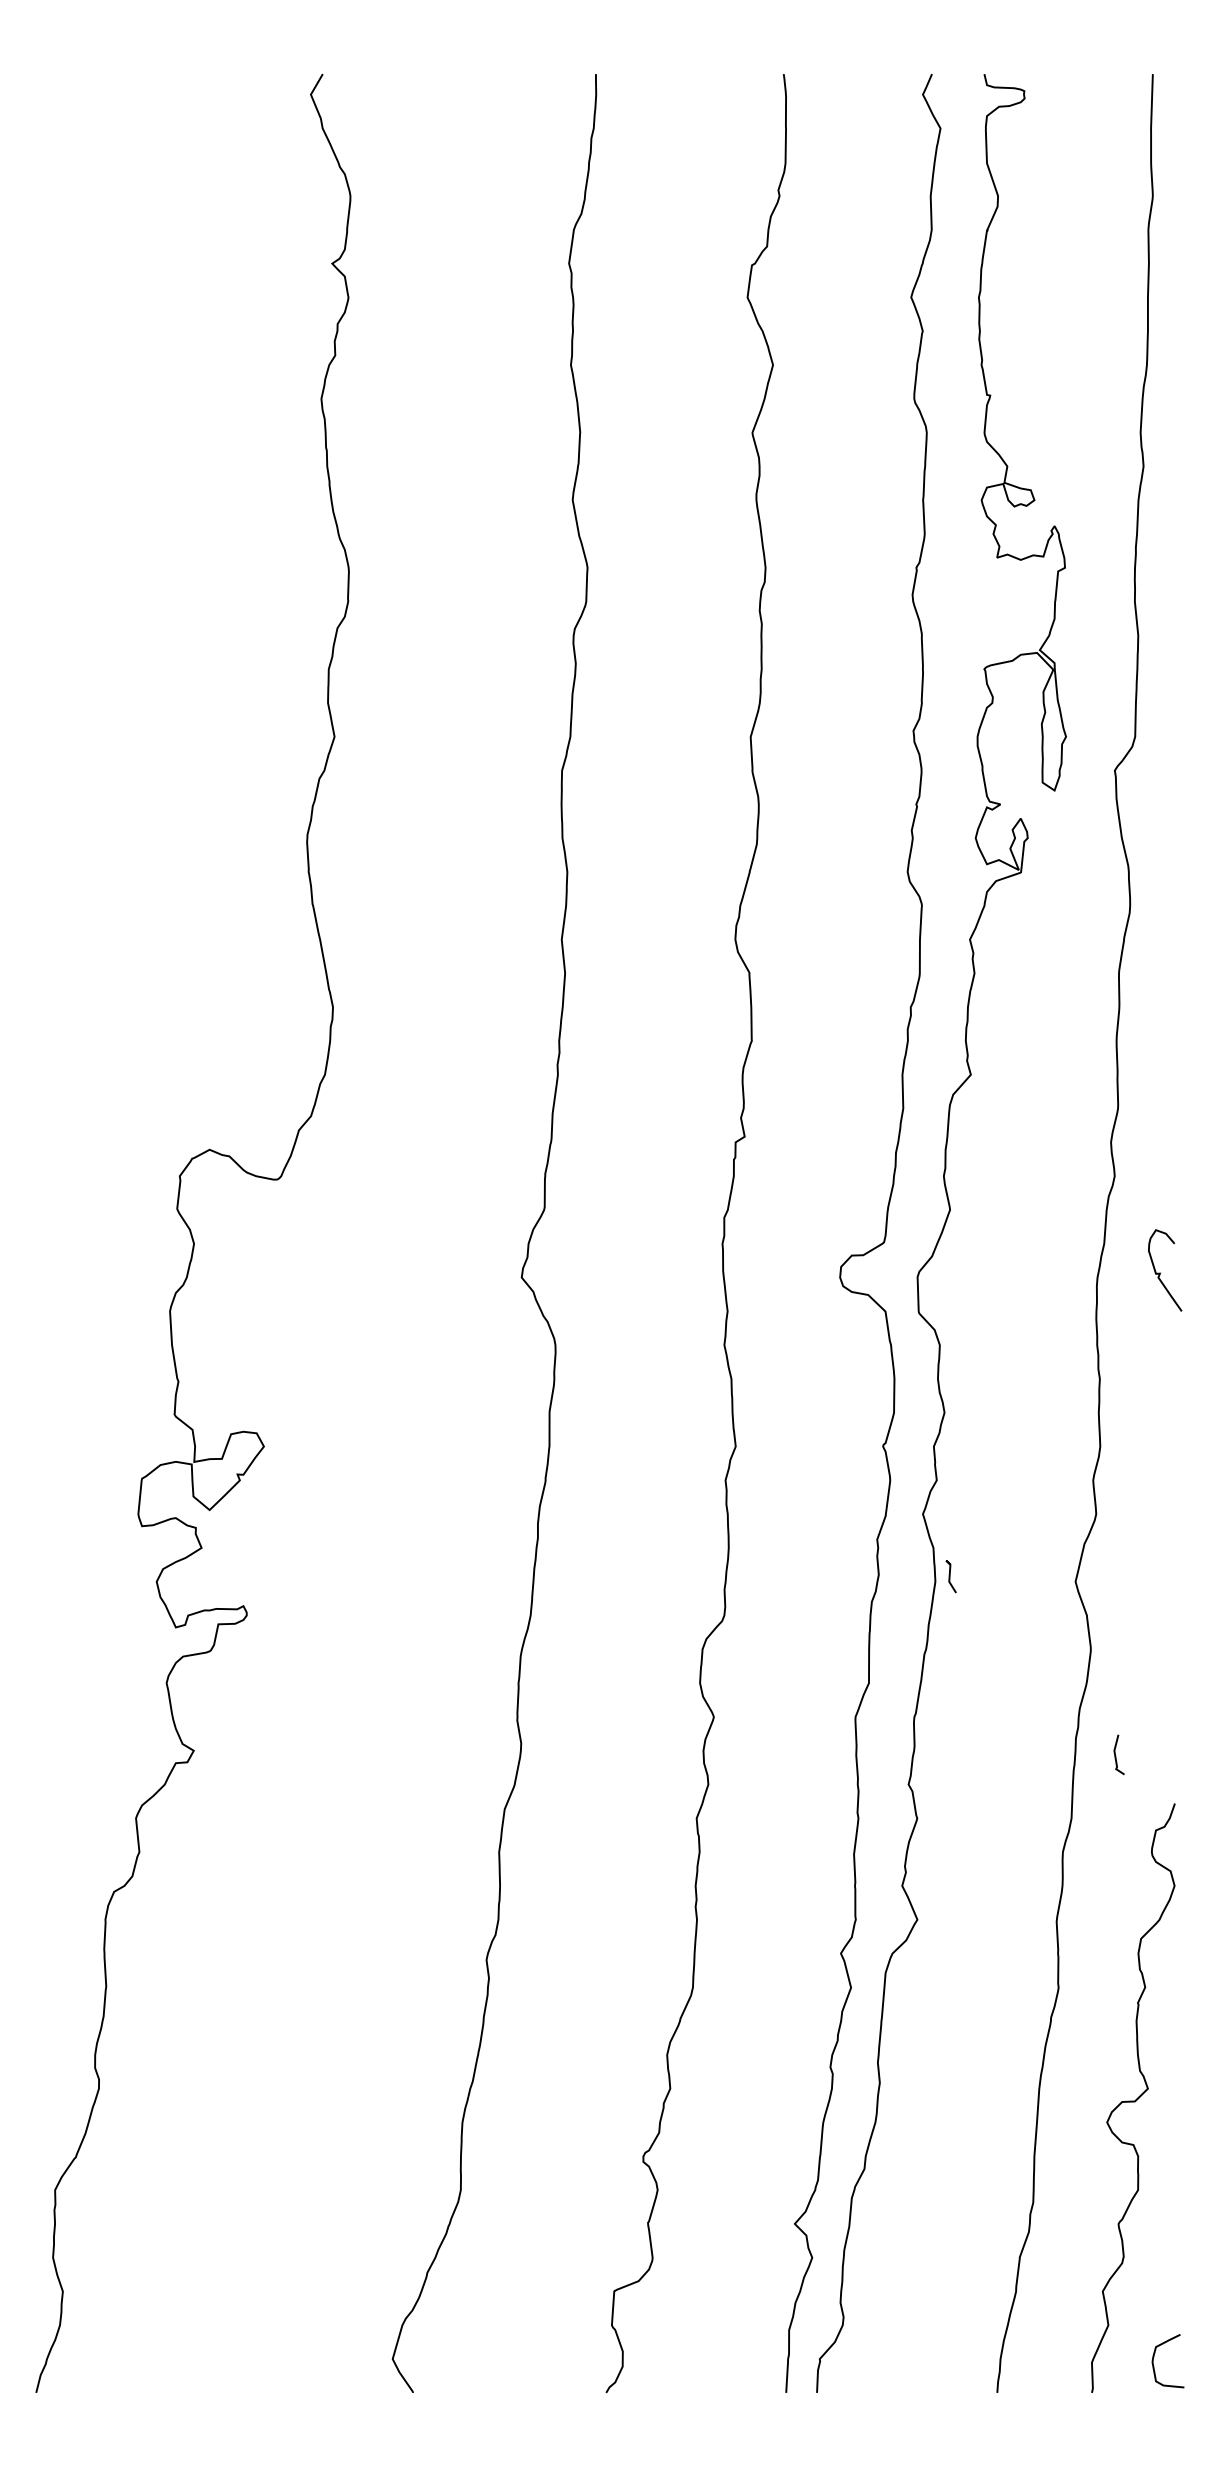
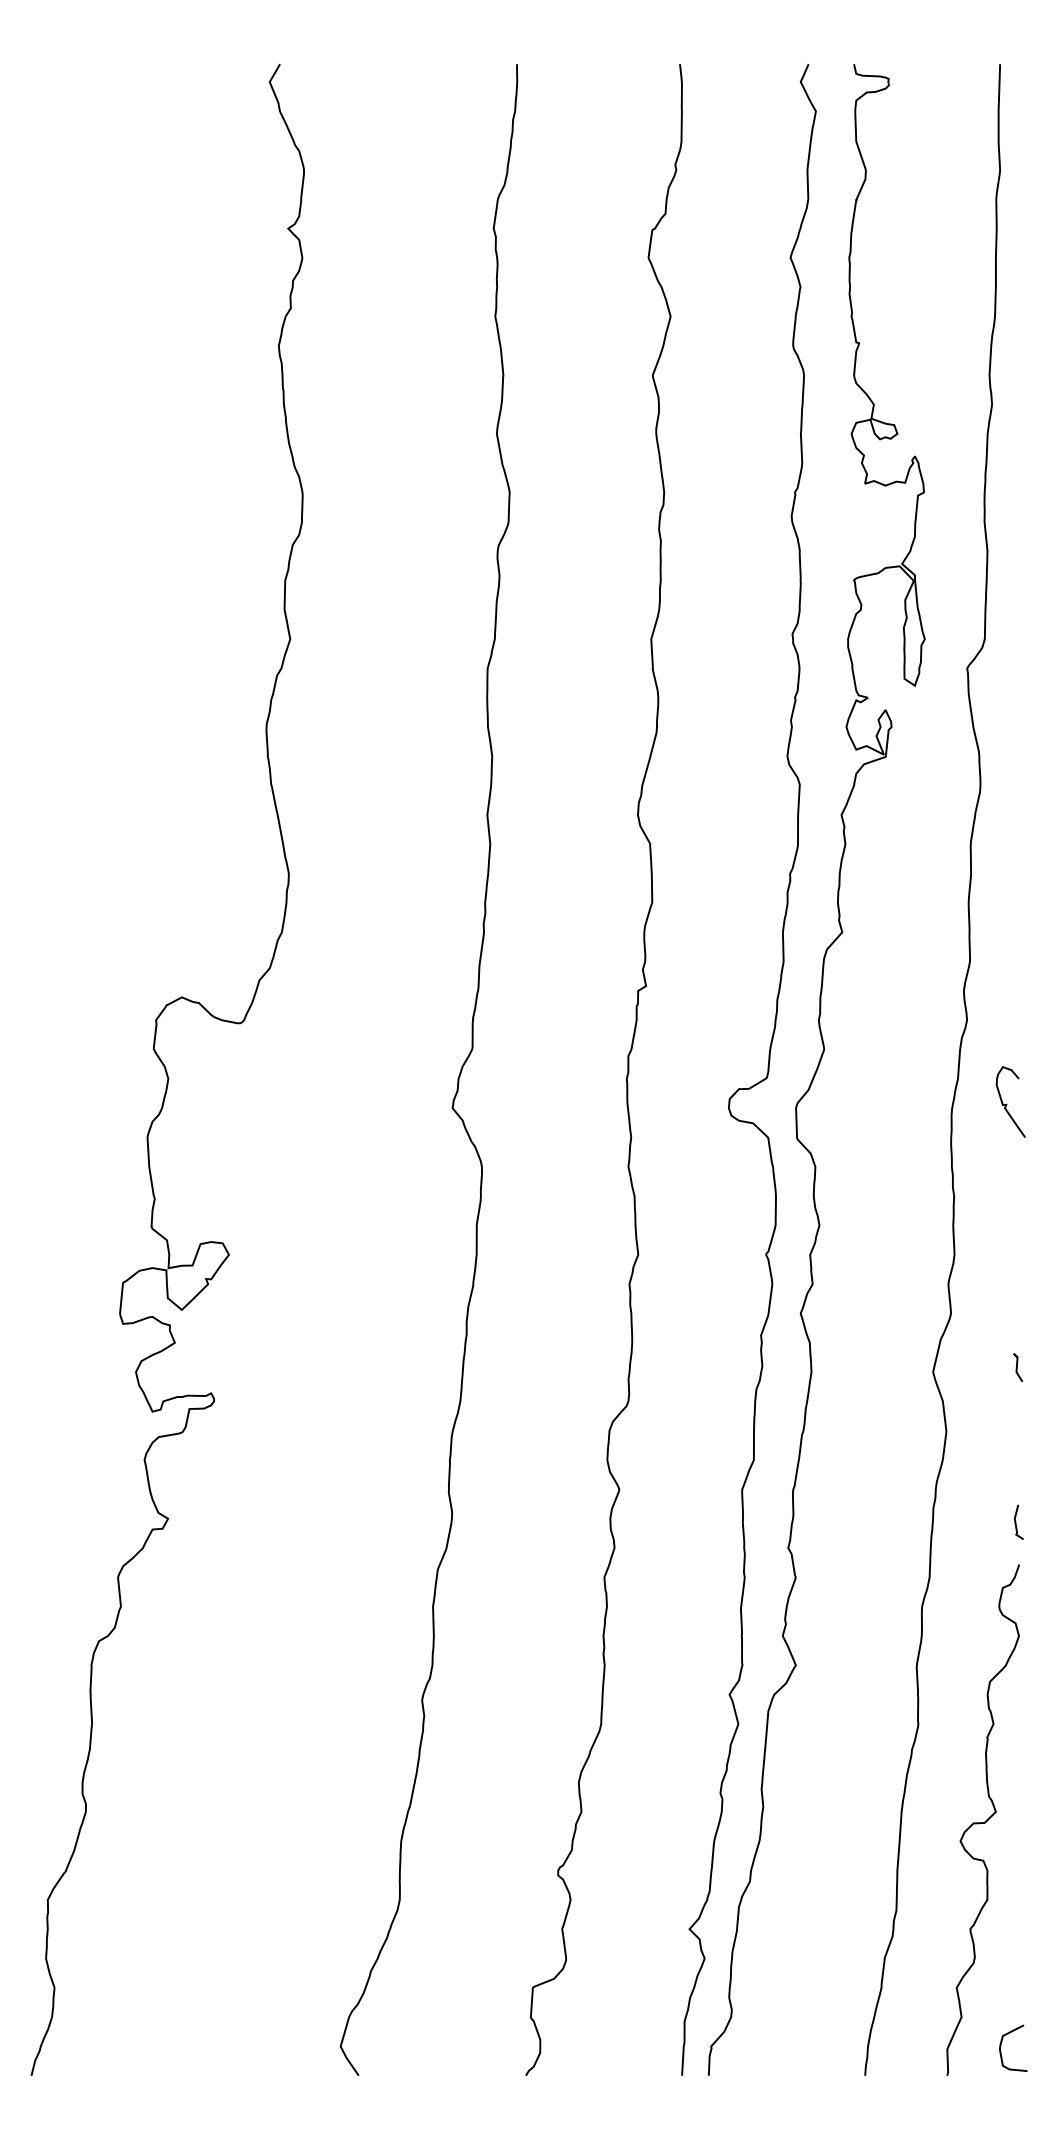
line: (950, 1576) -> (1017, 1367), moved
line: (1116, 1753) -> (1016, 1521), moved

